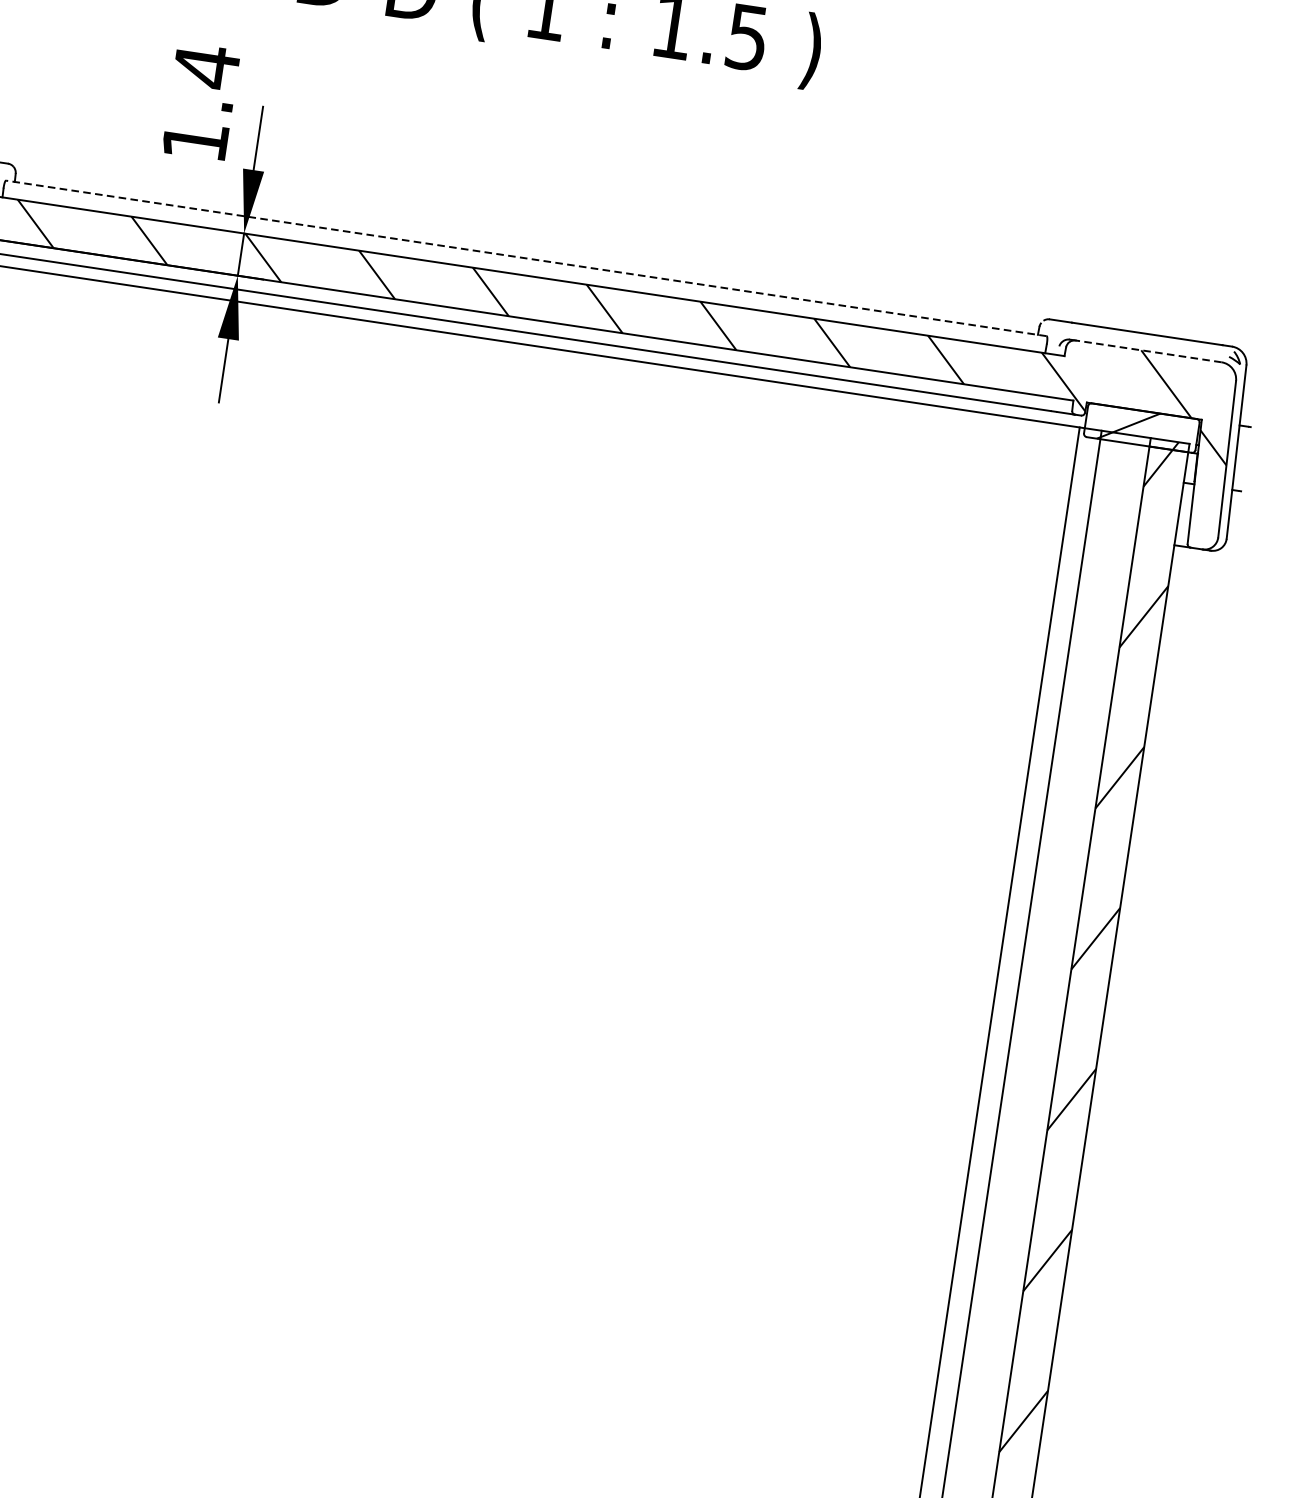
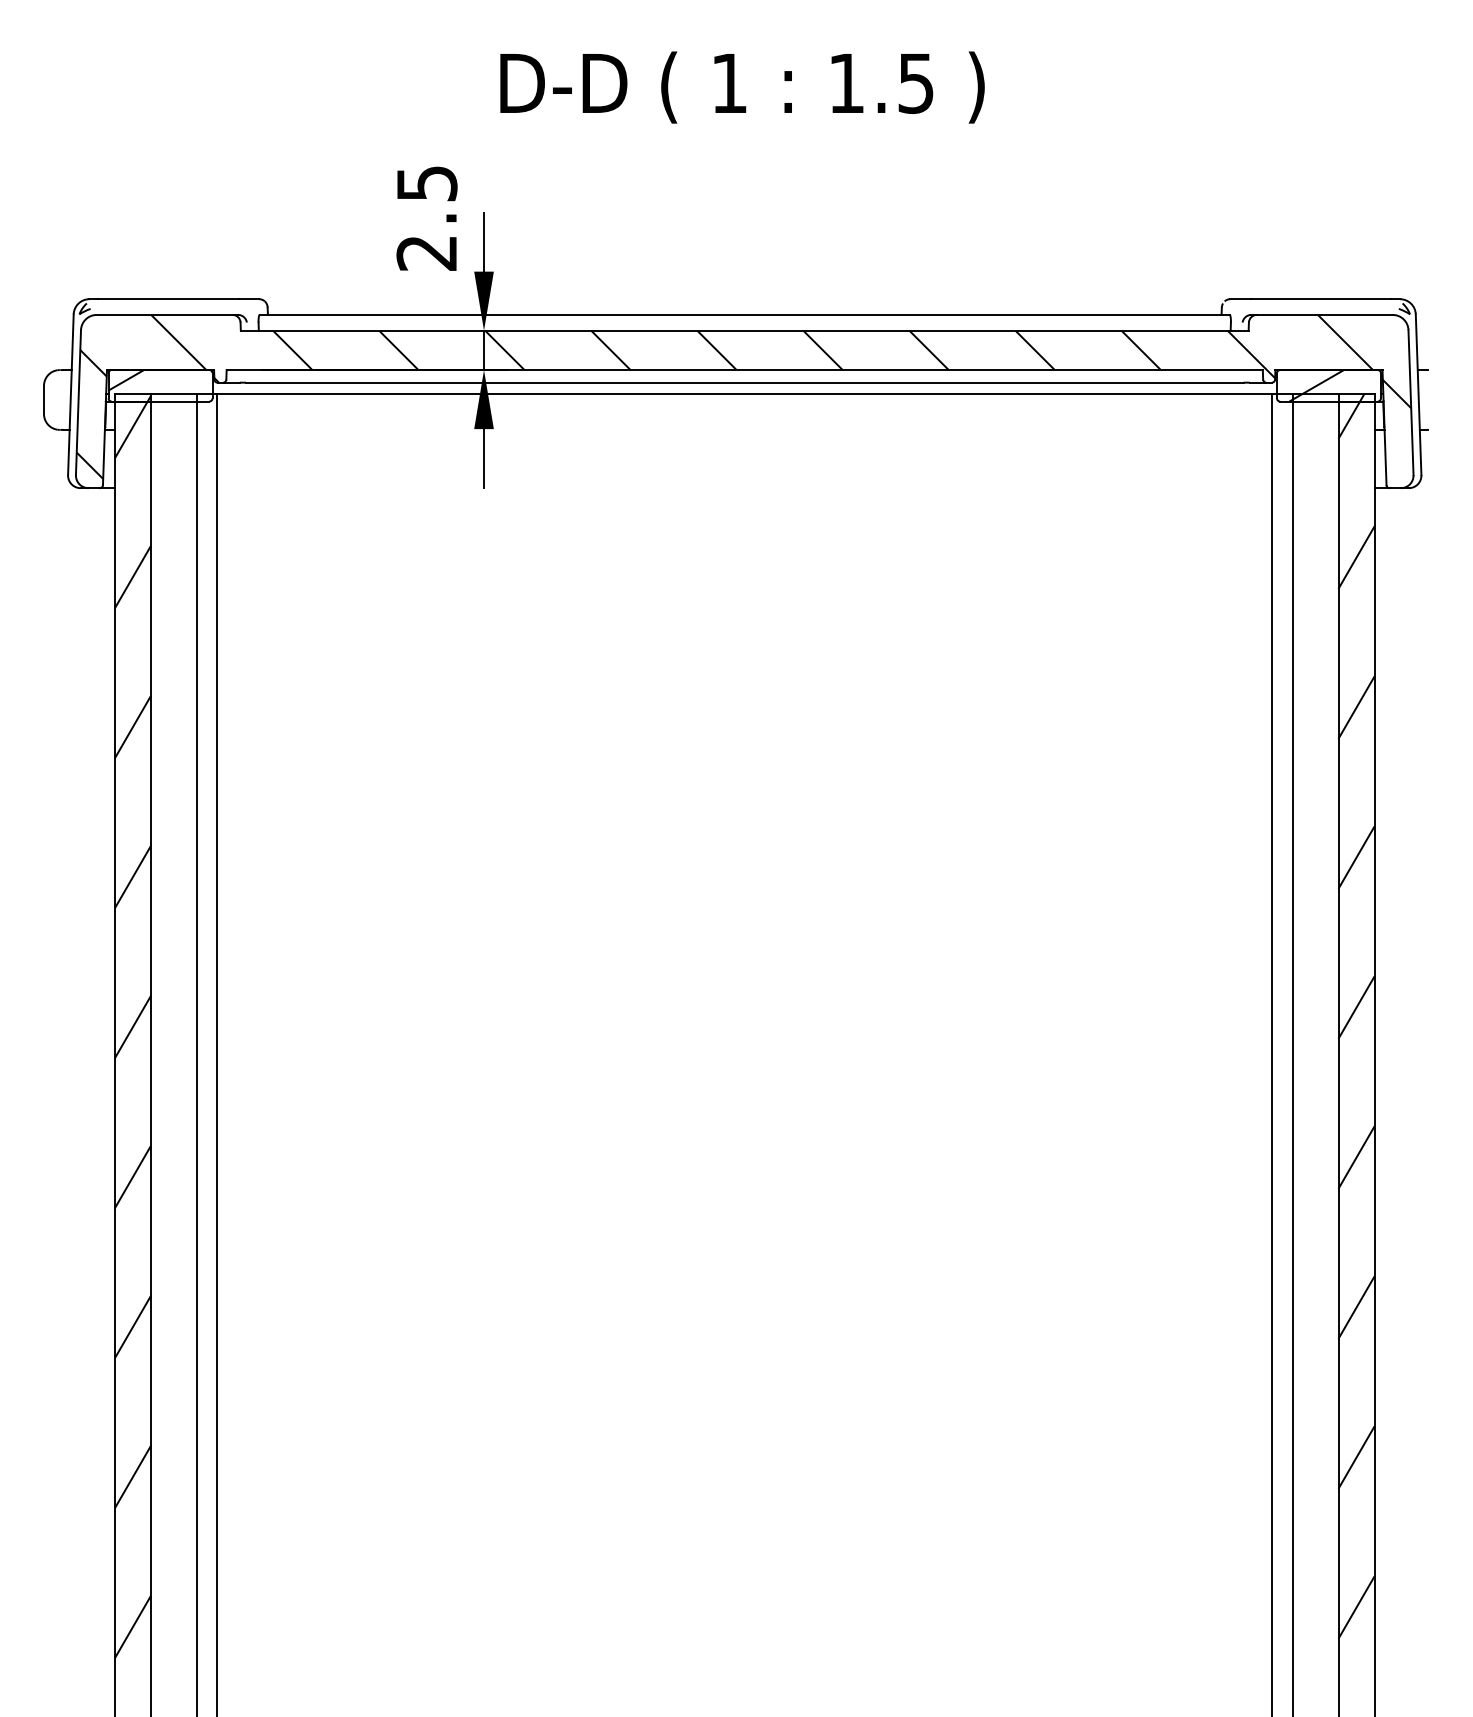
text: (200, 102) -> (426, 217), 1.4 -> 2.5
line: (526, 257) -> (744, 314), dashed -> solid
line: (1148, 350) -> (1324, 314), dashed -> solid

